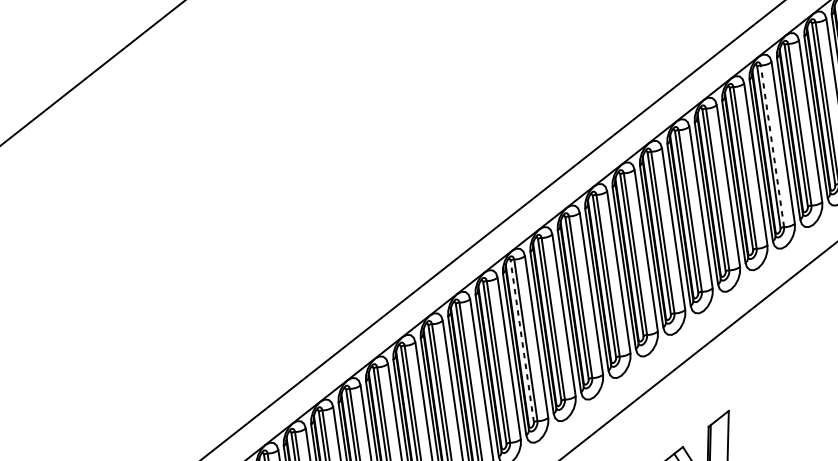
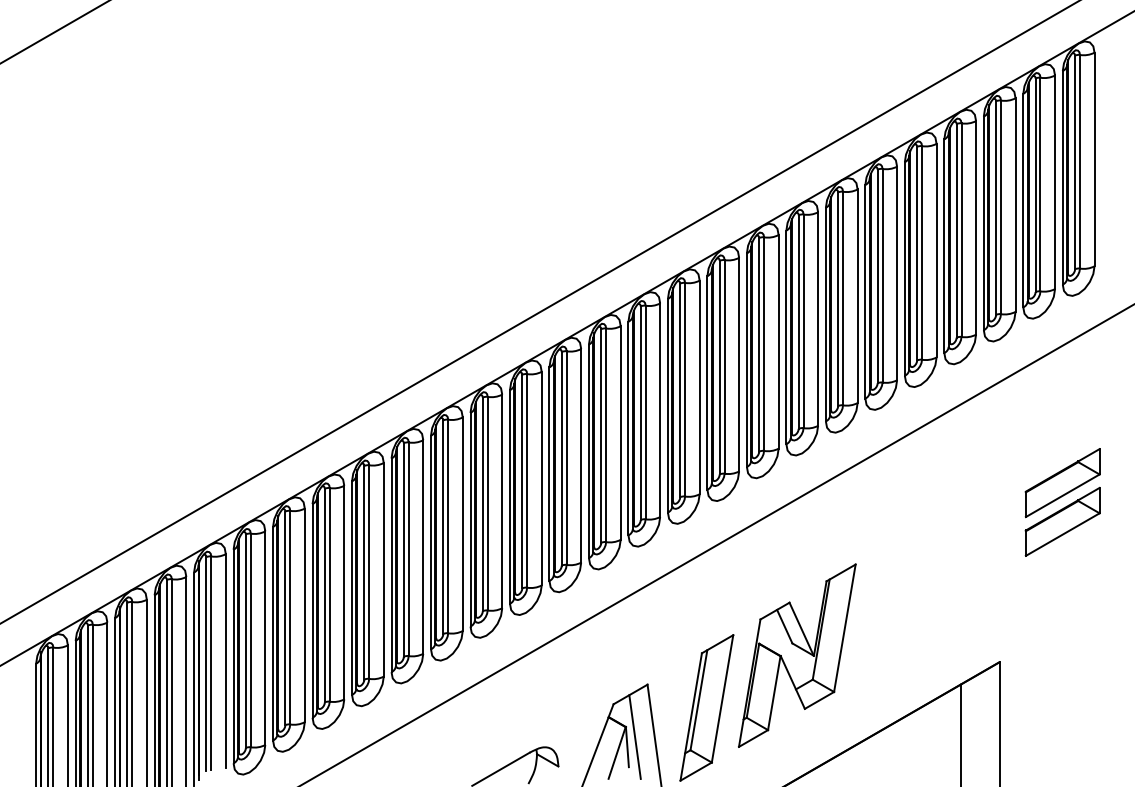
line: (772, 146) -> (961, 230), dashed -> solid
line: (522, 341) -> (601, 436), dashed -> solid

